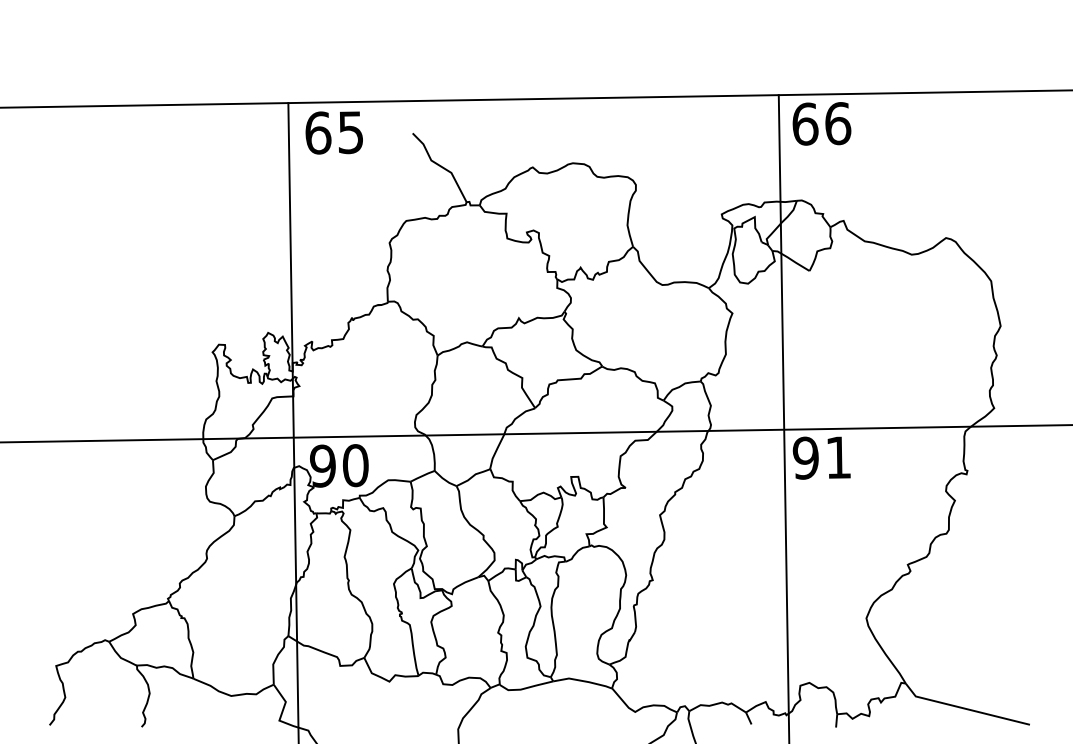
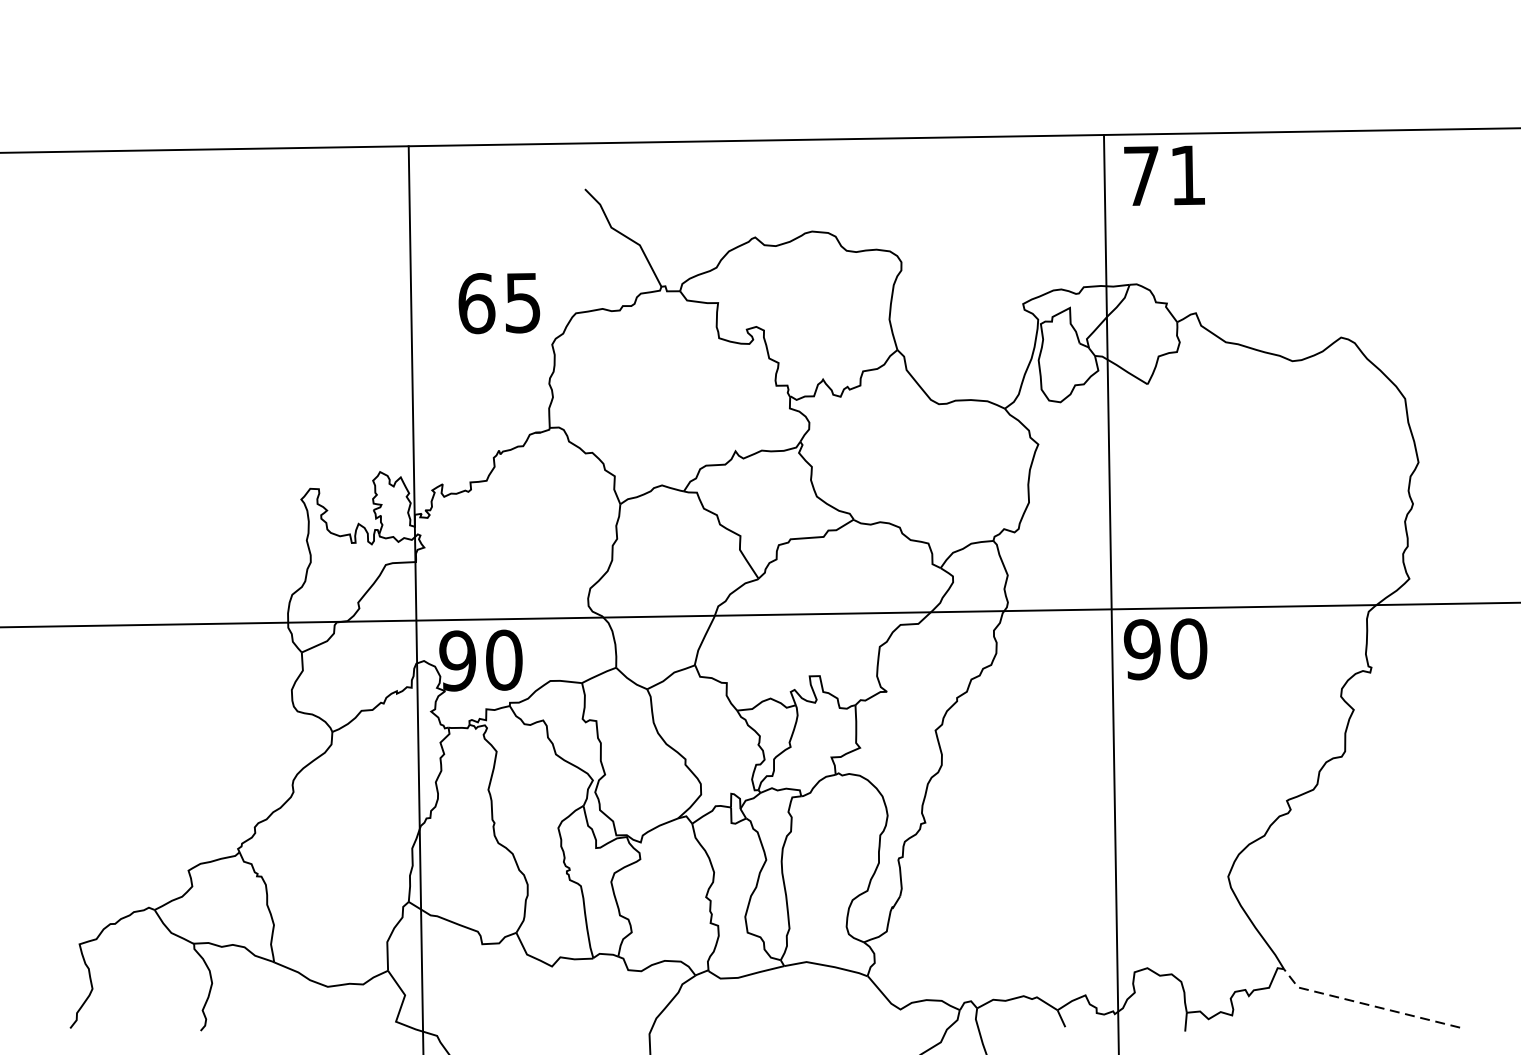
text: (821, 123) -> (1164, 175), 66 -> 71
text: (333, 132) -> (498, 302), moved
text: (838, 457) -> (1188, 648), 91 -> 90
line: (964, 708) -> (1367, 1004), solid -> dashed

